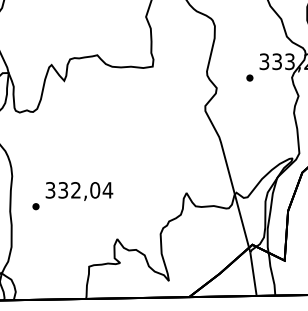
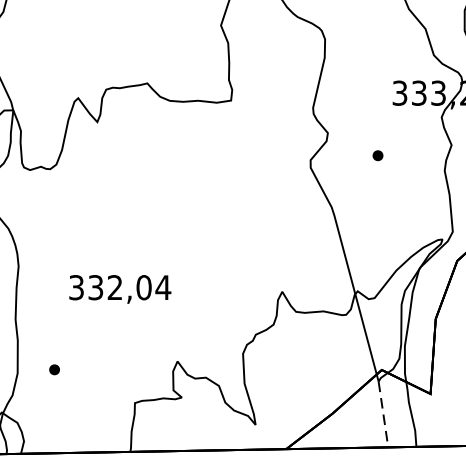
part: (249, 77) -> (377, 154), moved
part: (35, 206) -> (53, 369), moved
line: (253, 275) -> (383, 416), solid -> dashed

